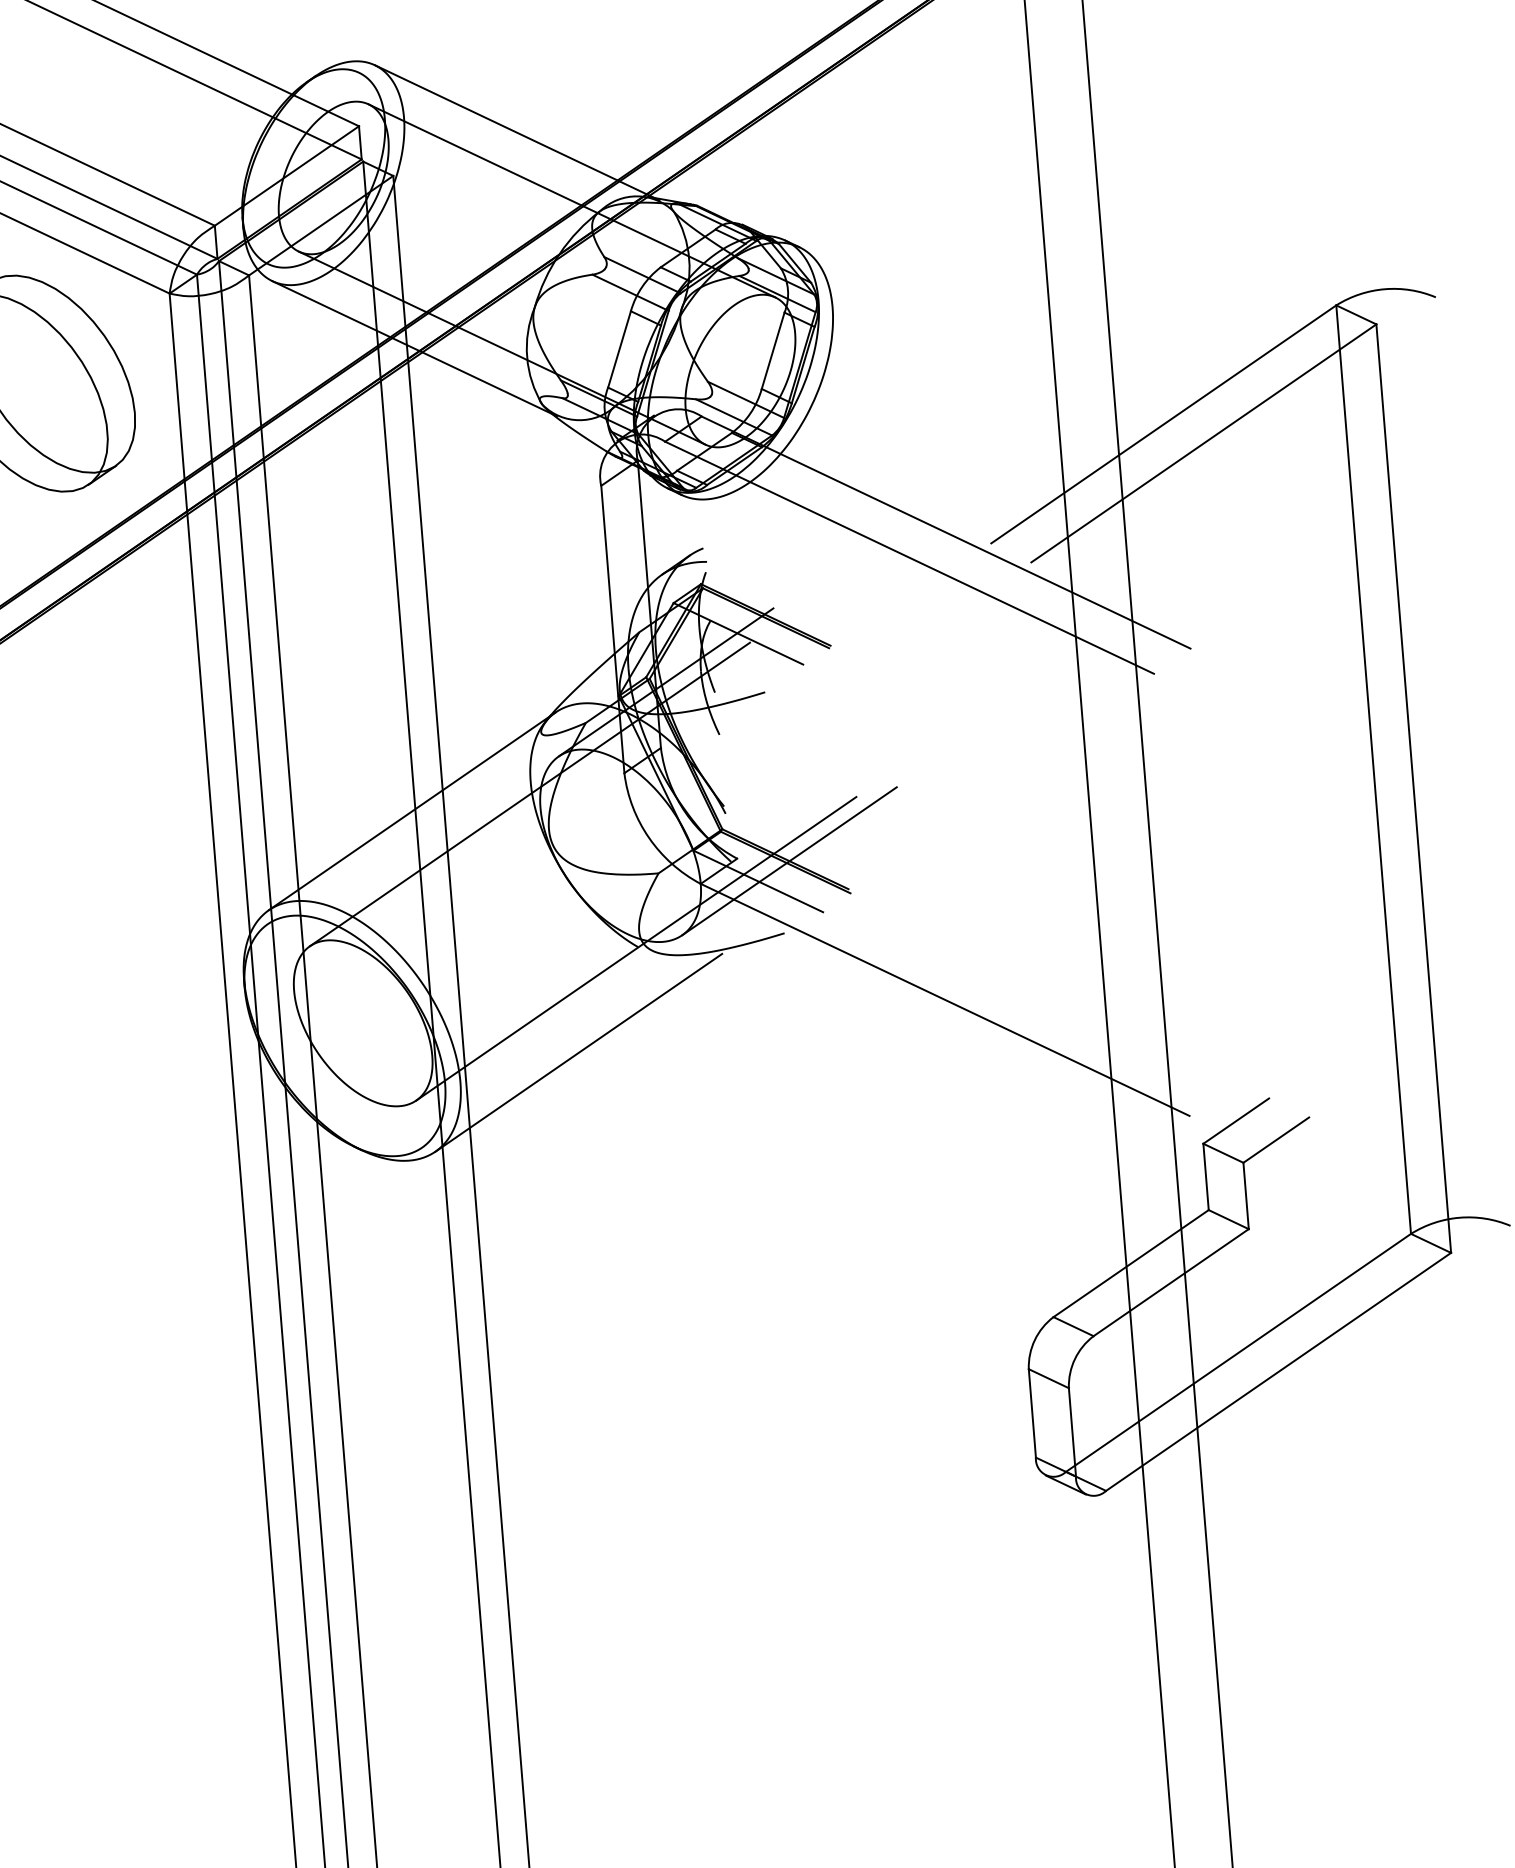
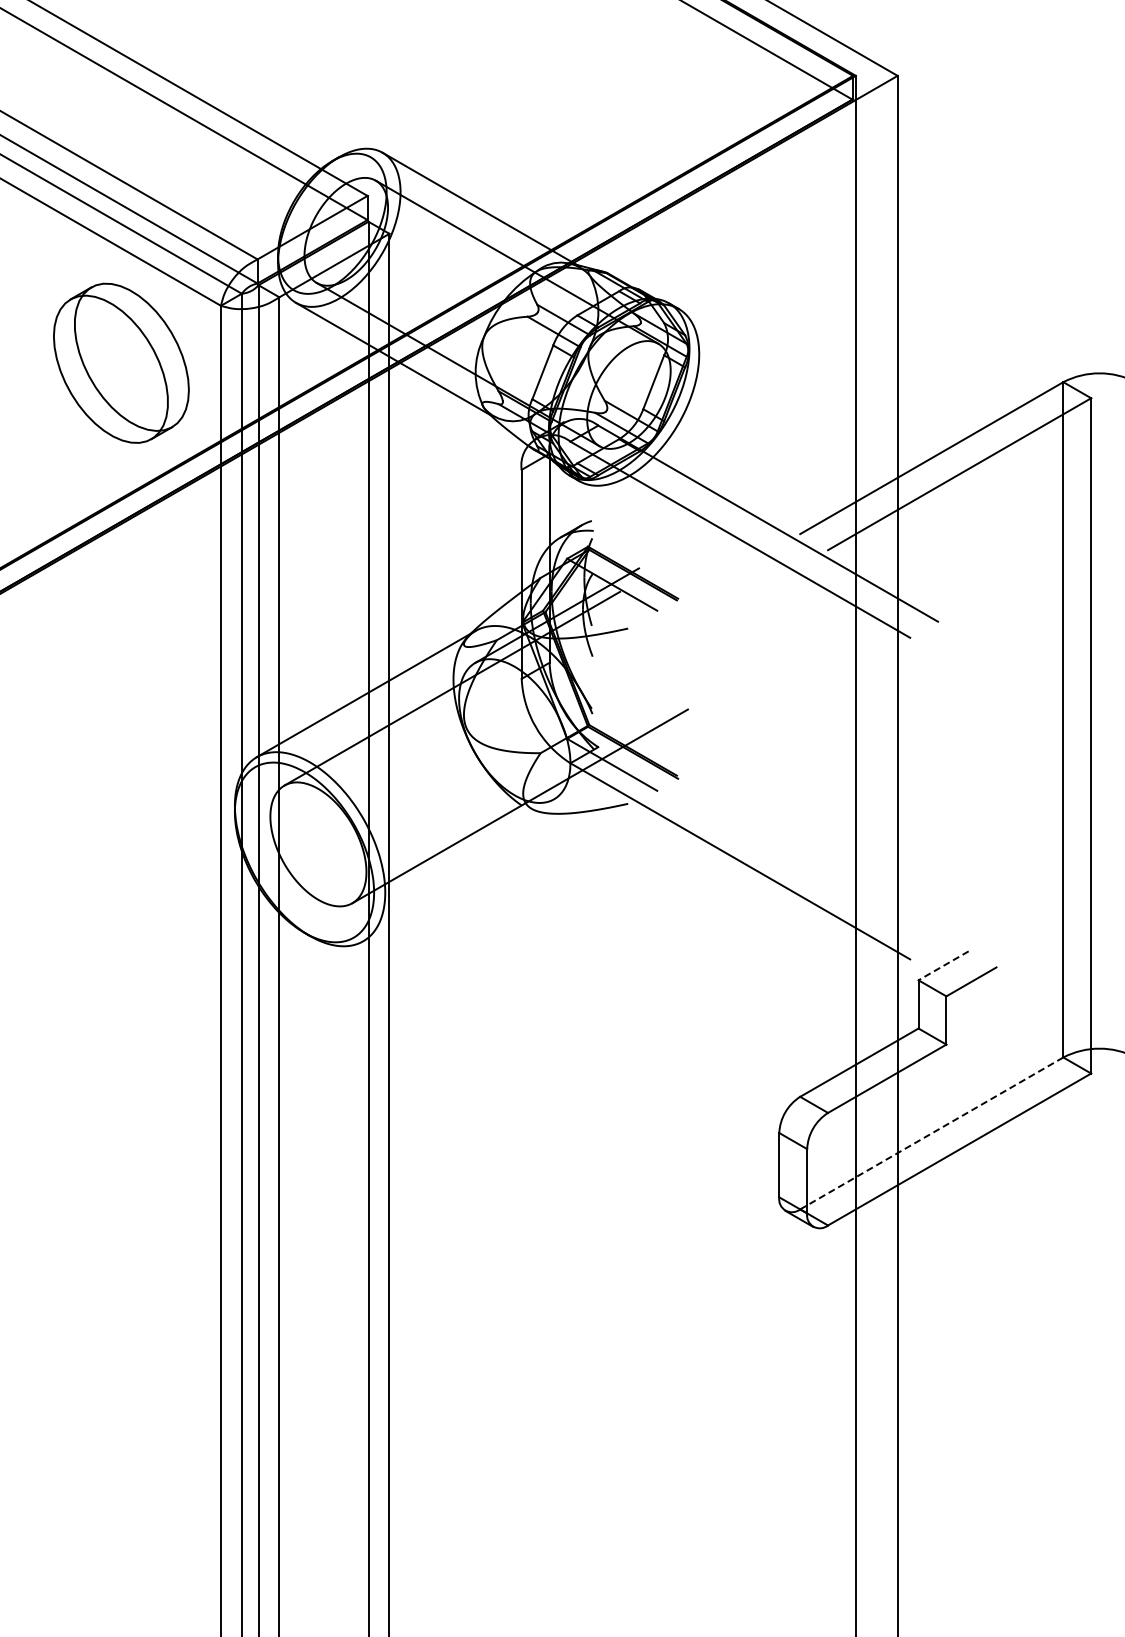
line: (788, 860) -> (635, 751), removed
line: (578, 1053) -> (472, 878), removed
line: (1236, 1120) -> (943, 965), solid -> dashed
line: (1238, 1352) -> (931, 1133), solid -> dashed

